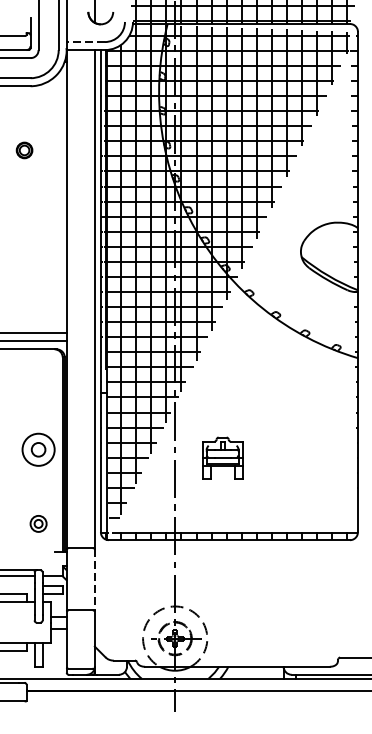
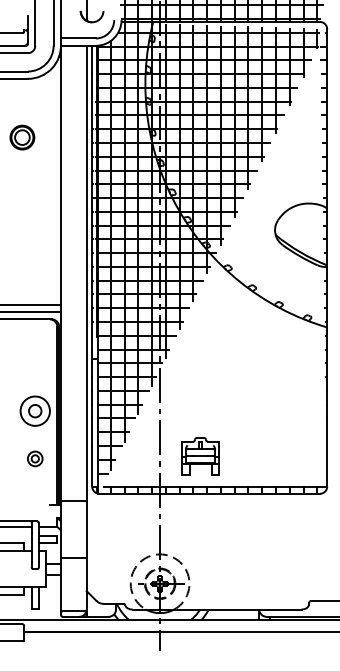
line: (84, 42) -> (77, 38), dashed -> solid
part: (24, 150) -> (22, 137), size x1.67
part: (222, 457) -> (200, 456), moved
part: (38, 523) -> (35, 458), moved
line: (94, 580) -> (86, 530), dashed -> solid

